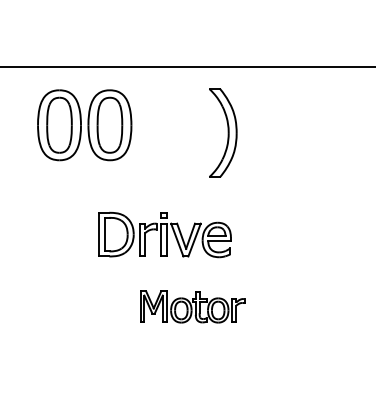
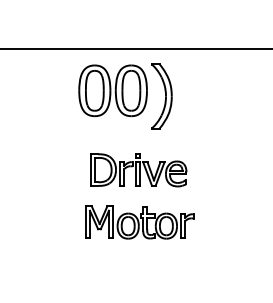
part: (84, 125) -> (112, 90), moved
part: (164, 234) -> (138, 169), moved
part: (192, 306) -> (139, 222), size x1.43

